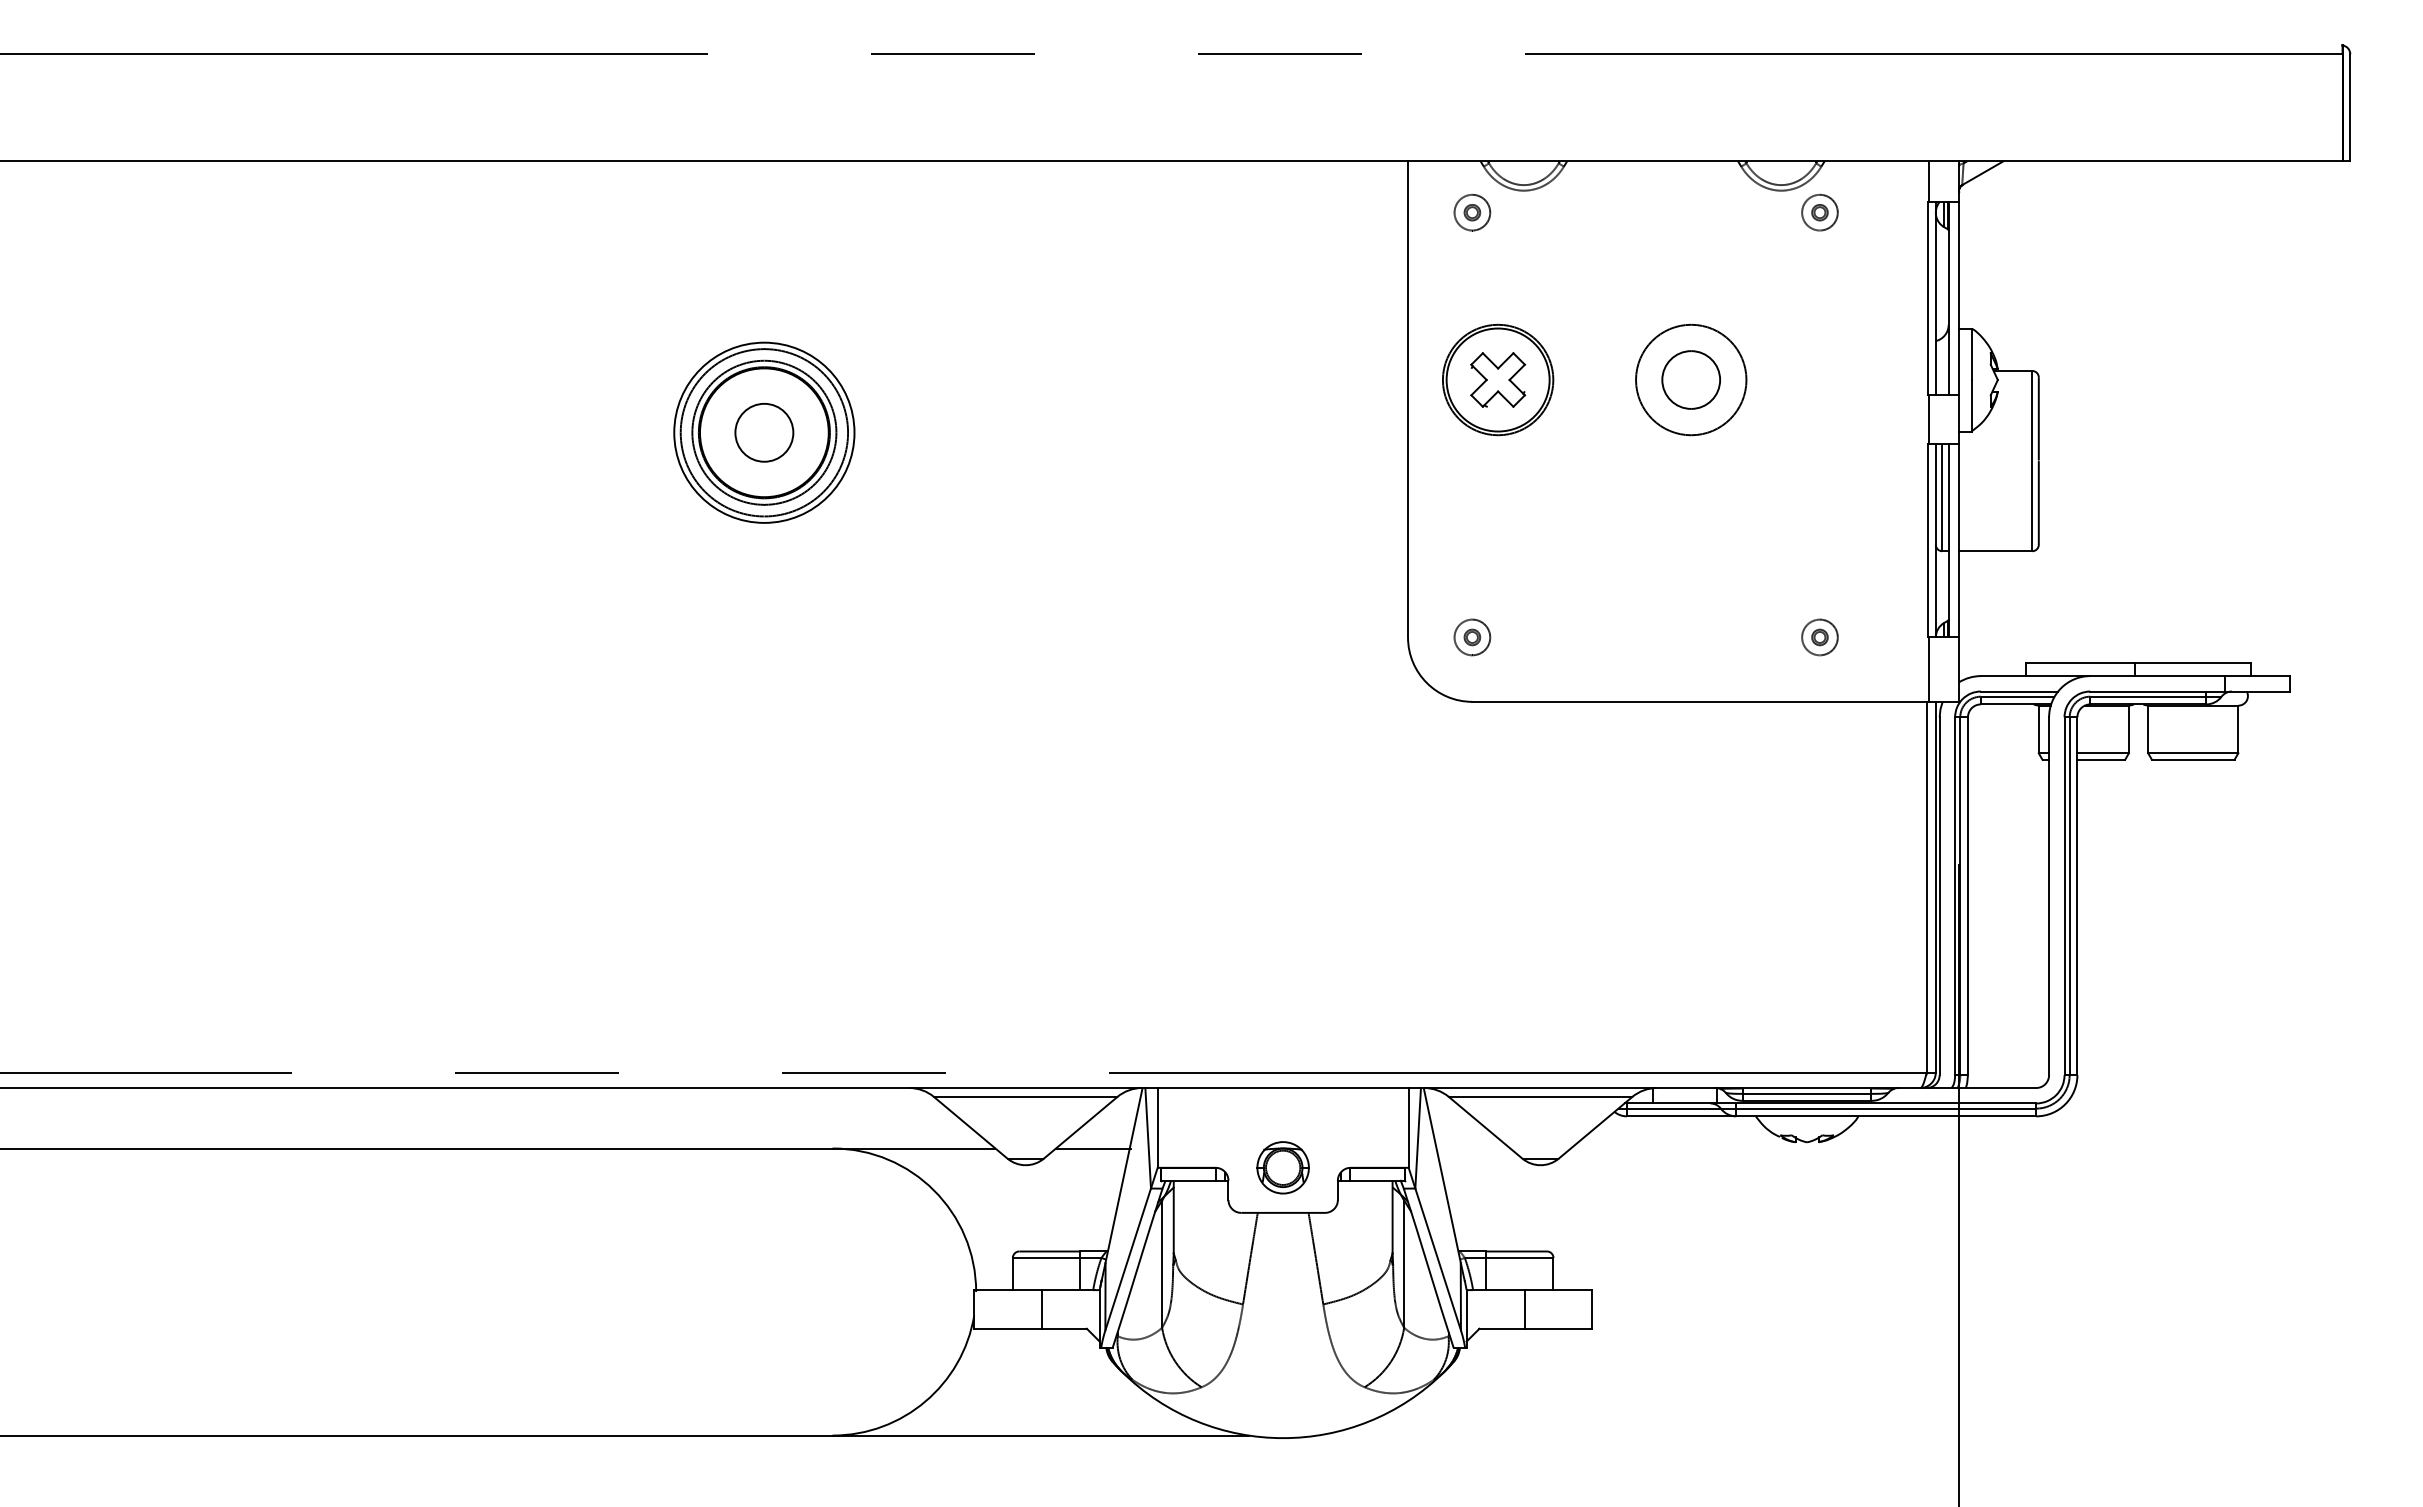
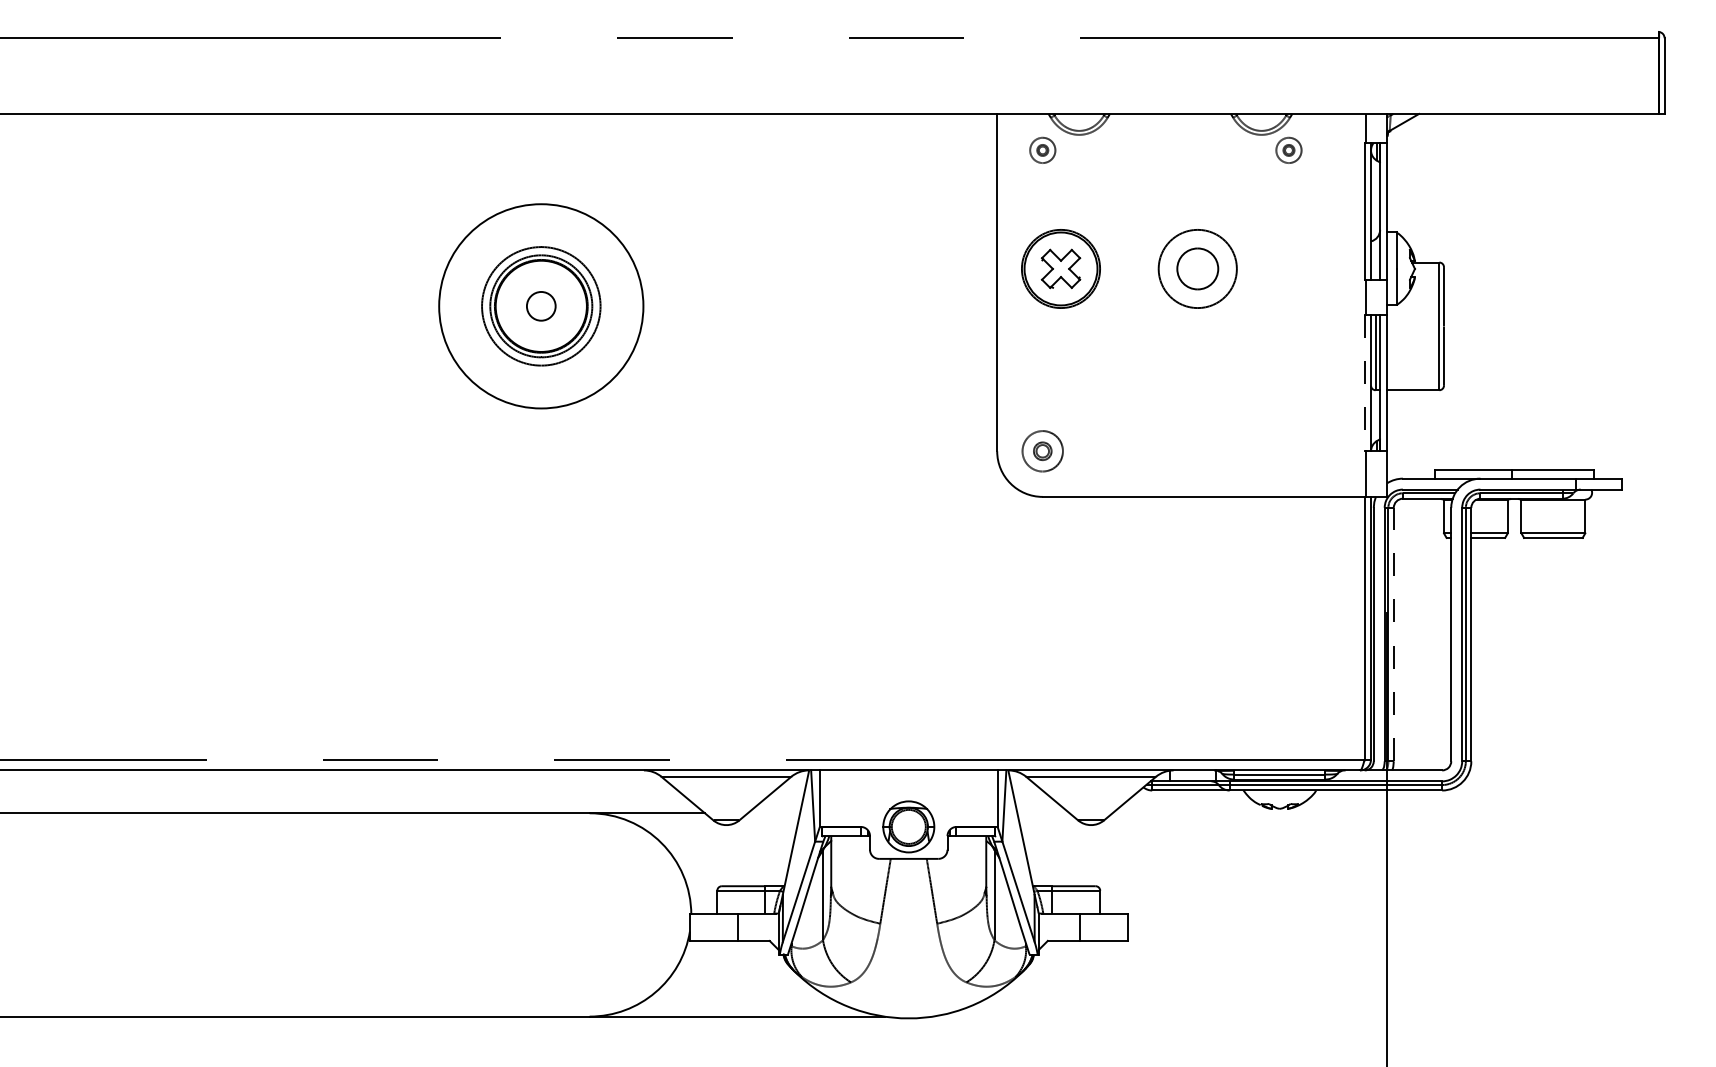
circle: (764, 432) -> (541, 306), size x0.7
circle: (764, 432) -> (541, 306), size x1.6
line: (1927, 540) -> (1365, 382), solid -> dashed
part: (1472, 637) -> (1042, 451), size x1.6
part: (1819, 637) -> (1288, 451), removed
line: (1967, 896) -> (1393, 634), solid -> dashed
line: (1092, 1148) -> (773, 813), removed
part: (1282, 1167) -> (908, 826), size x1.4

